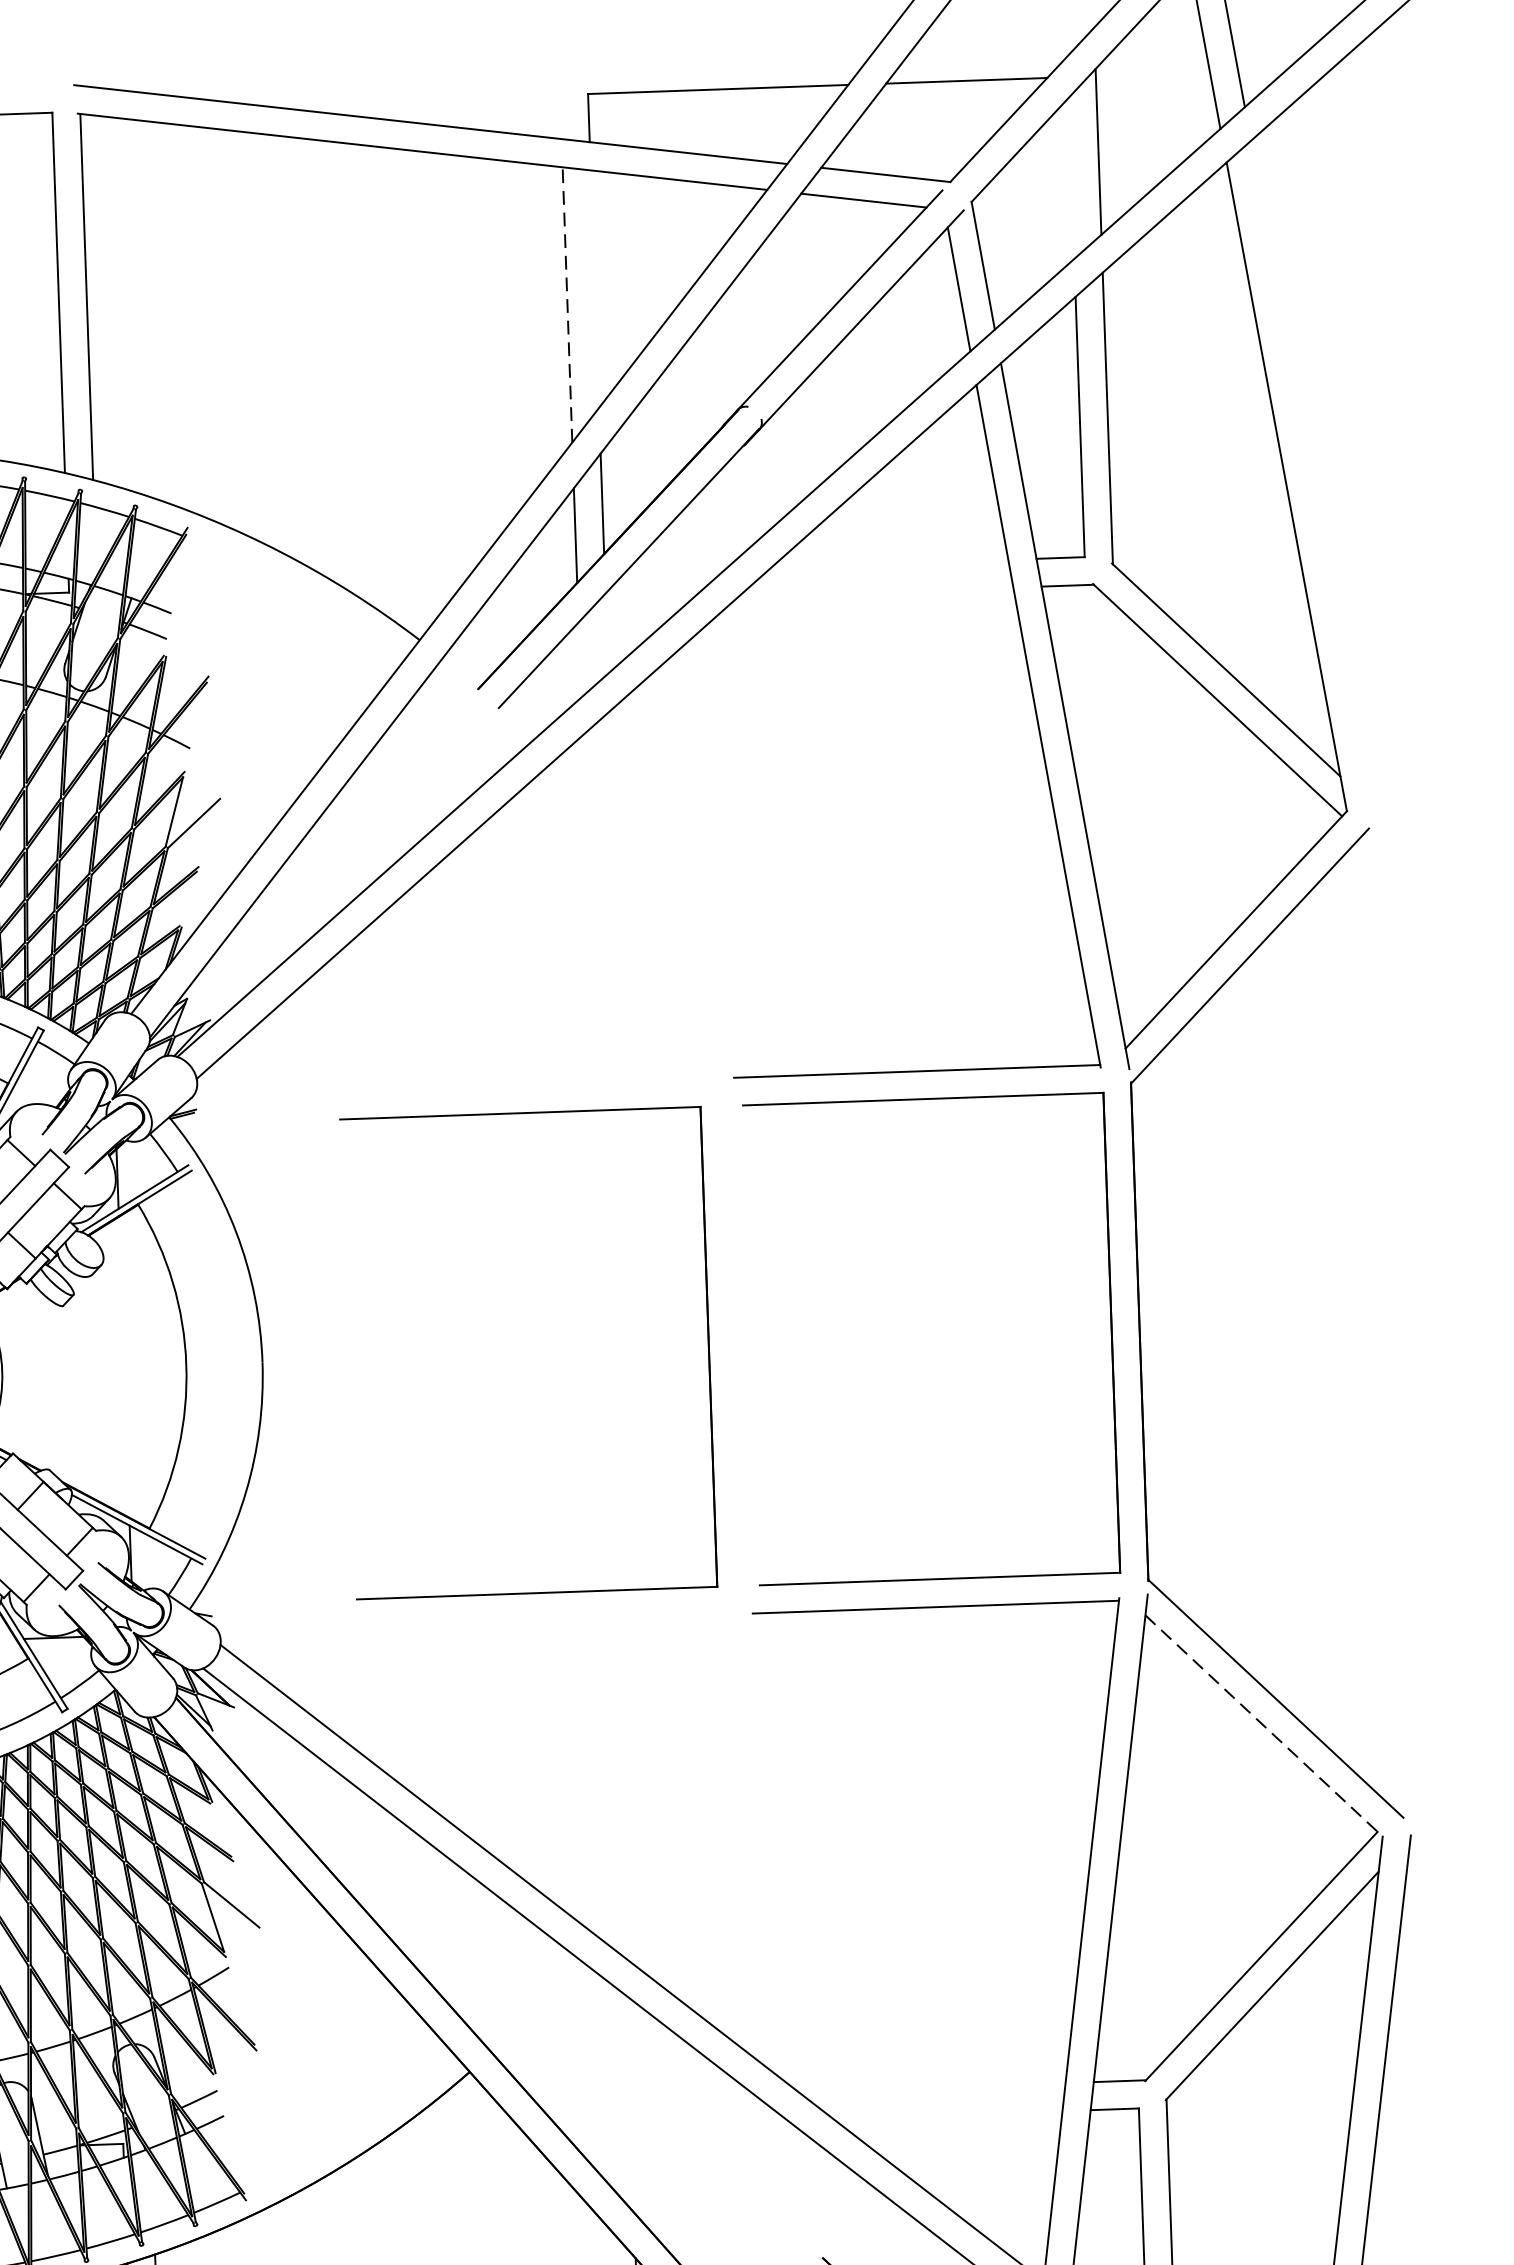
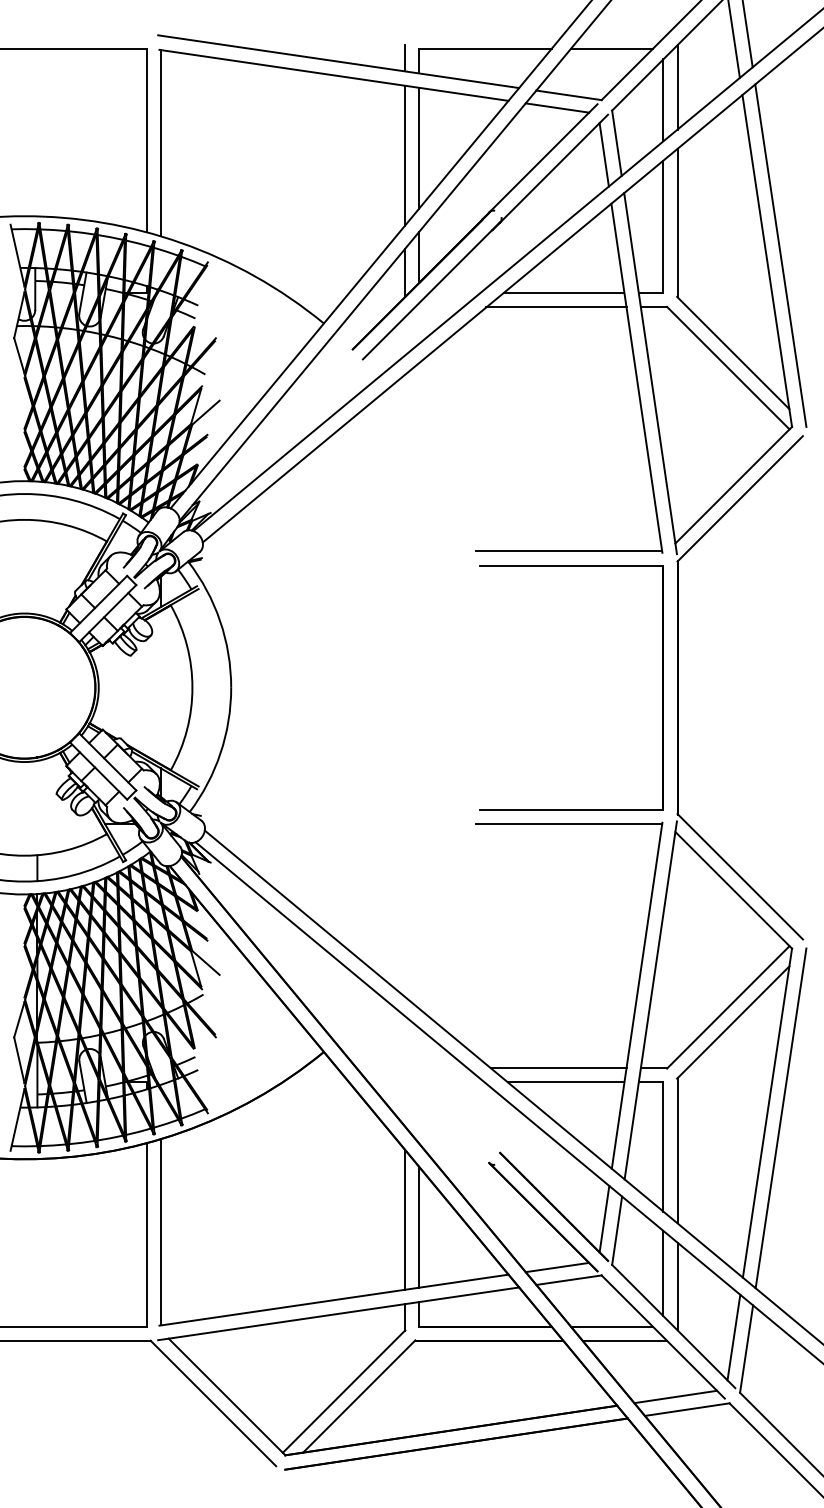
line: (559, 111) -> (404, 57), added
line: (1071, 178) -> (663, 100), added
line: (595, 287) -> (419, 147), added
line: (566, 304) -> (404, 155), dashed -> solid
line: (1312, 475) -> (780, 255), added
line: (888, 564) -> (563, 293), added
line: (875, 592) -> (556, 307), added
part: (707, 1346) -> (457, 687), removed
line: (1263, 1726) -> (733, 890), dashed -> solid
line: (931, 2088) -> (558, 1068), added
line: (946, 2115) -> (565, 1082), added

